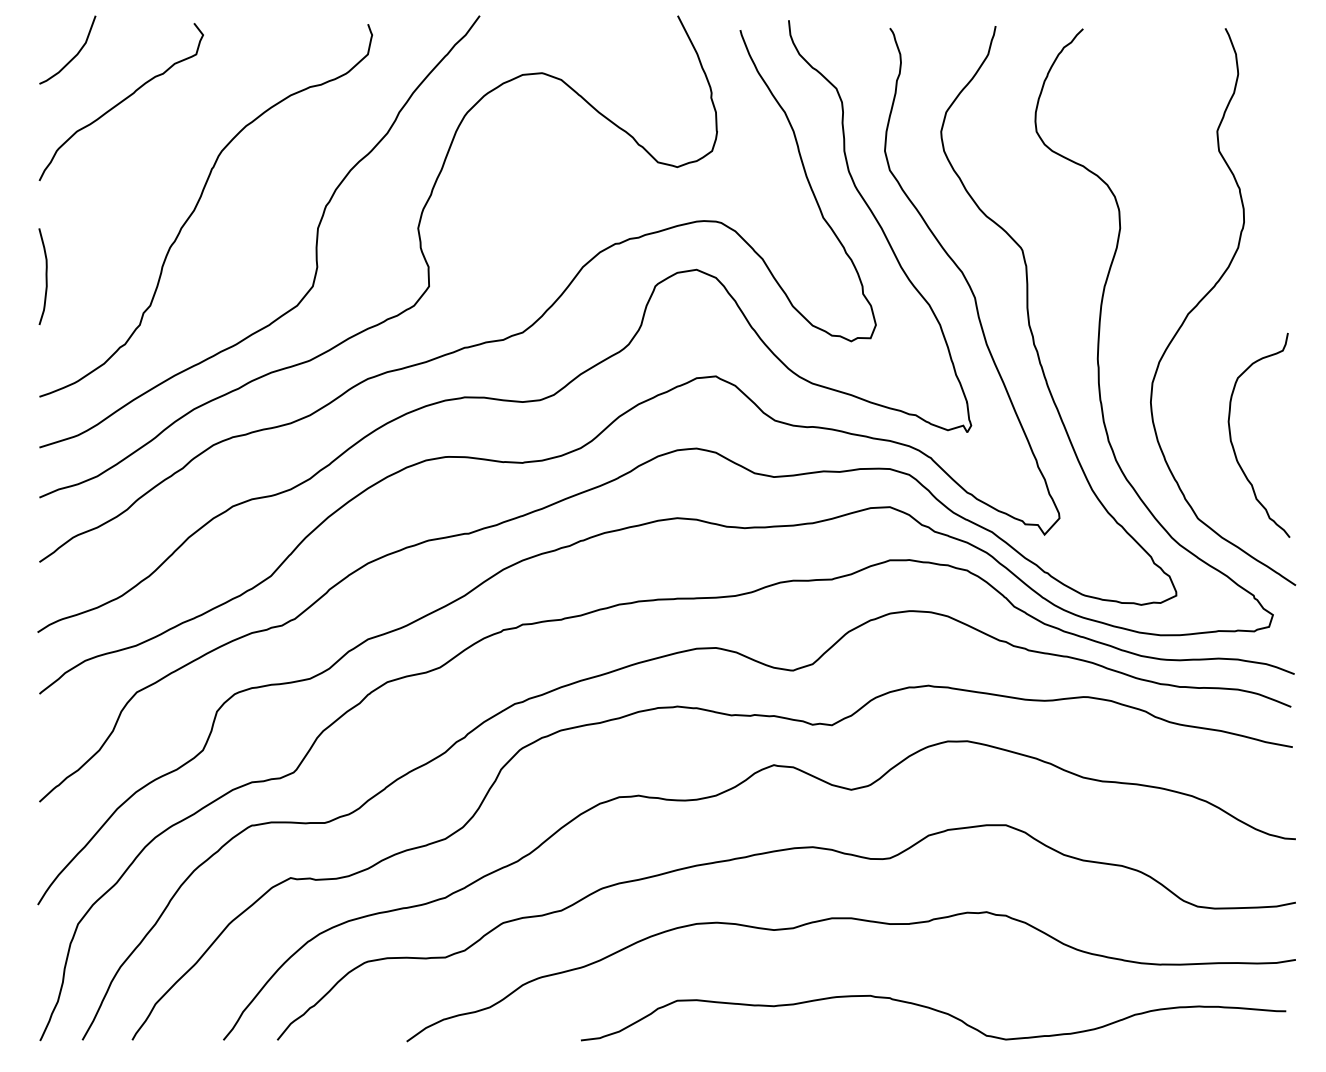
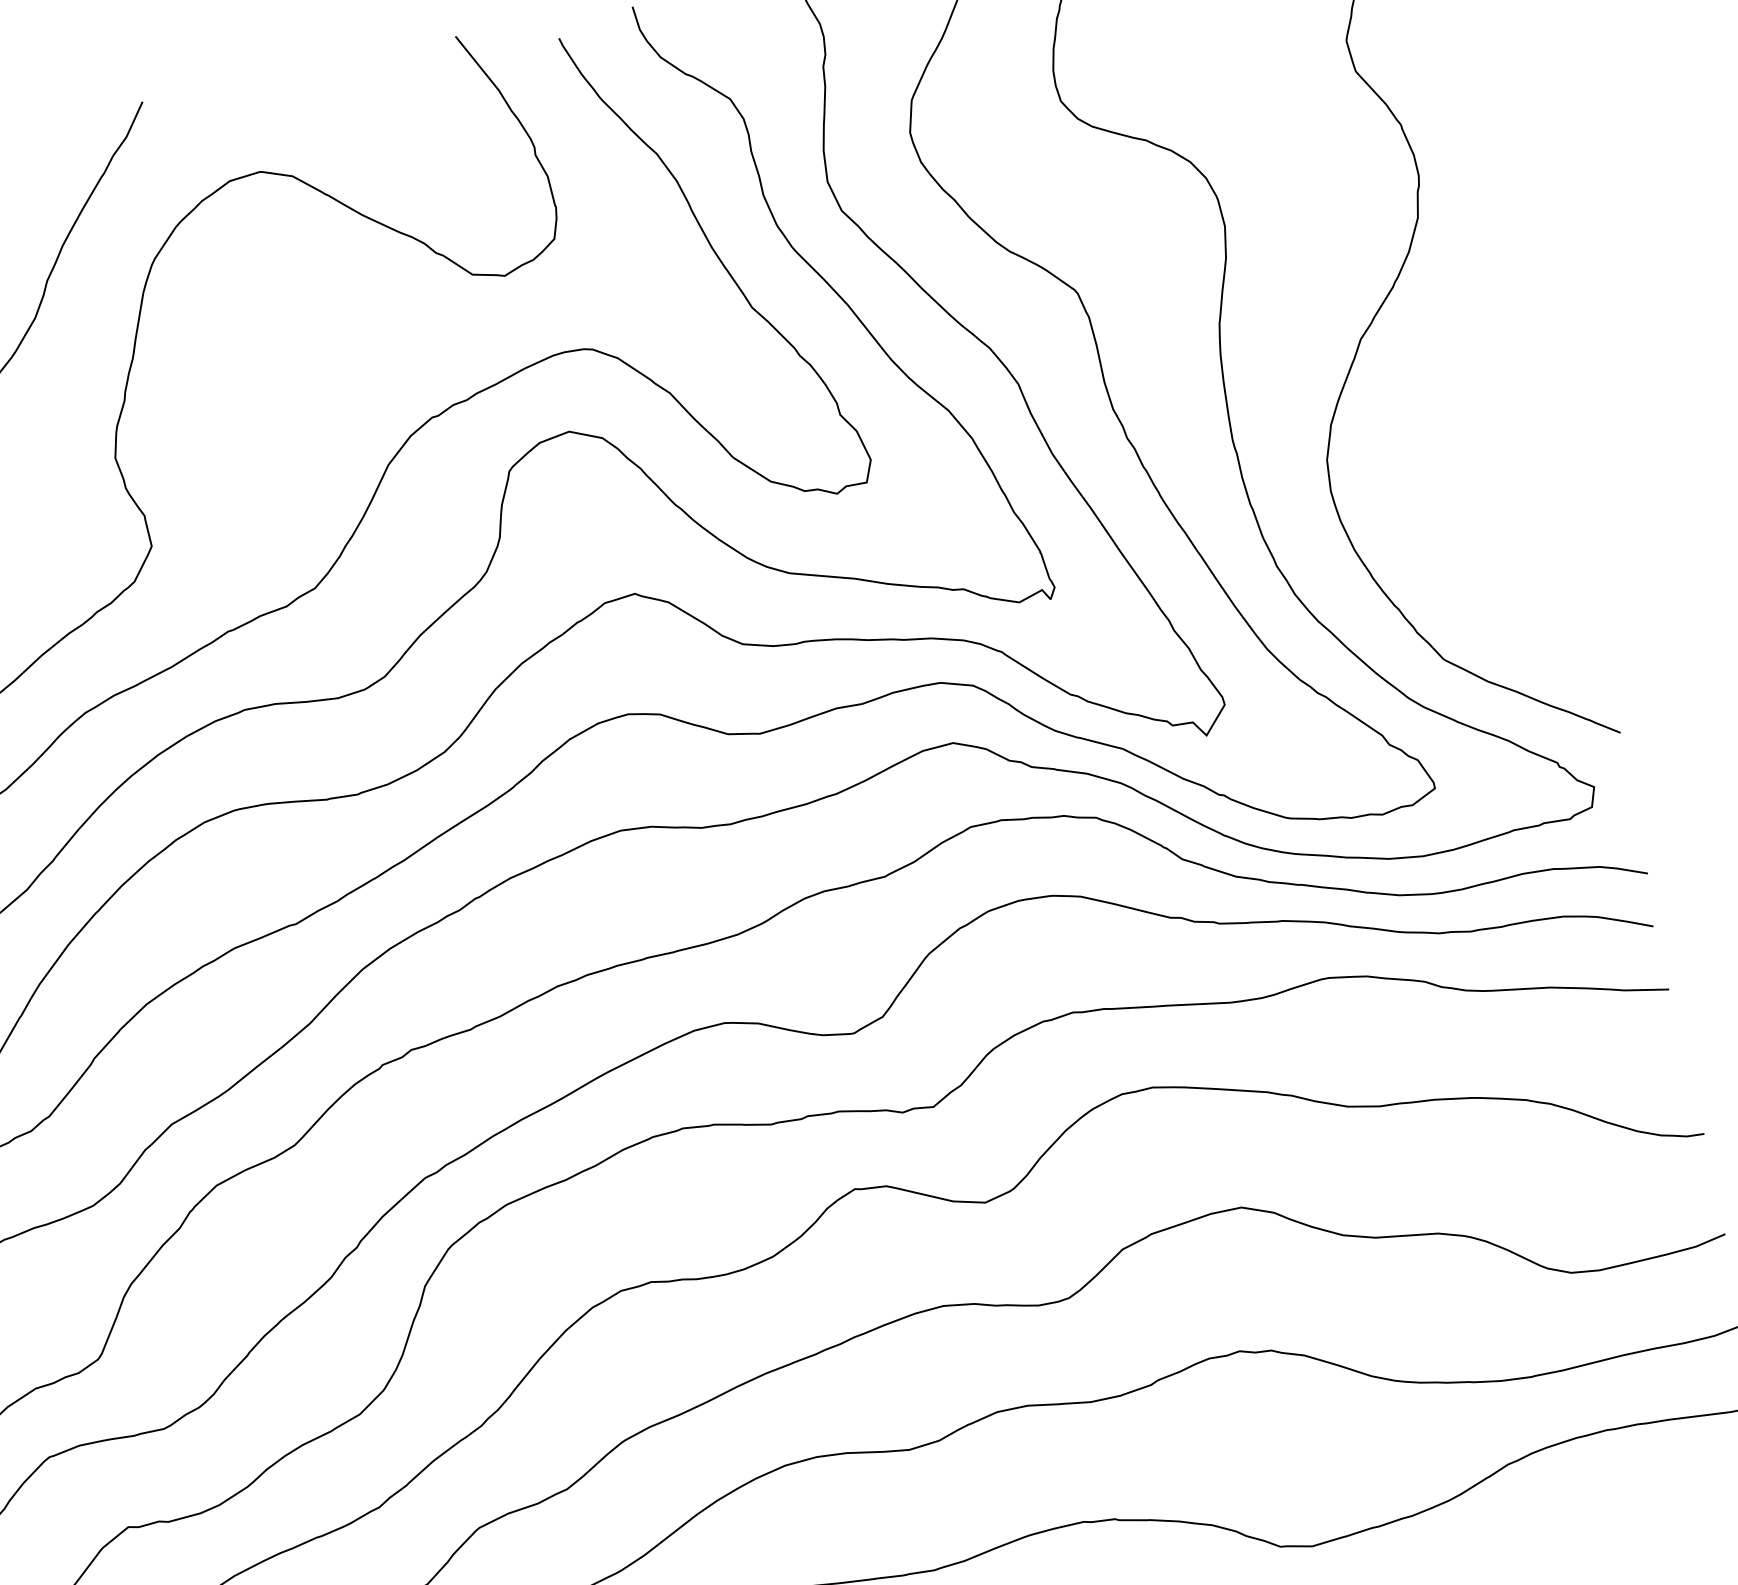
curve: (1233, 444) -> (1475, 530), removed

